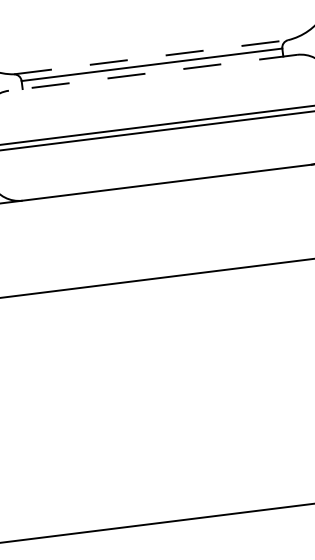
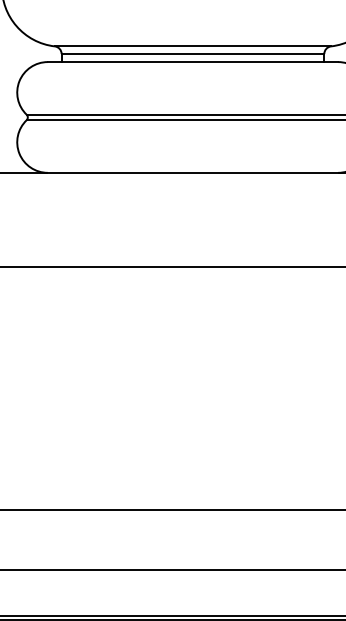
line: (151, 57) -> (193, 46), dashed -> solid
line: (152, 73) -> (192, 62), dashed -> solid

